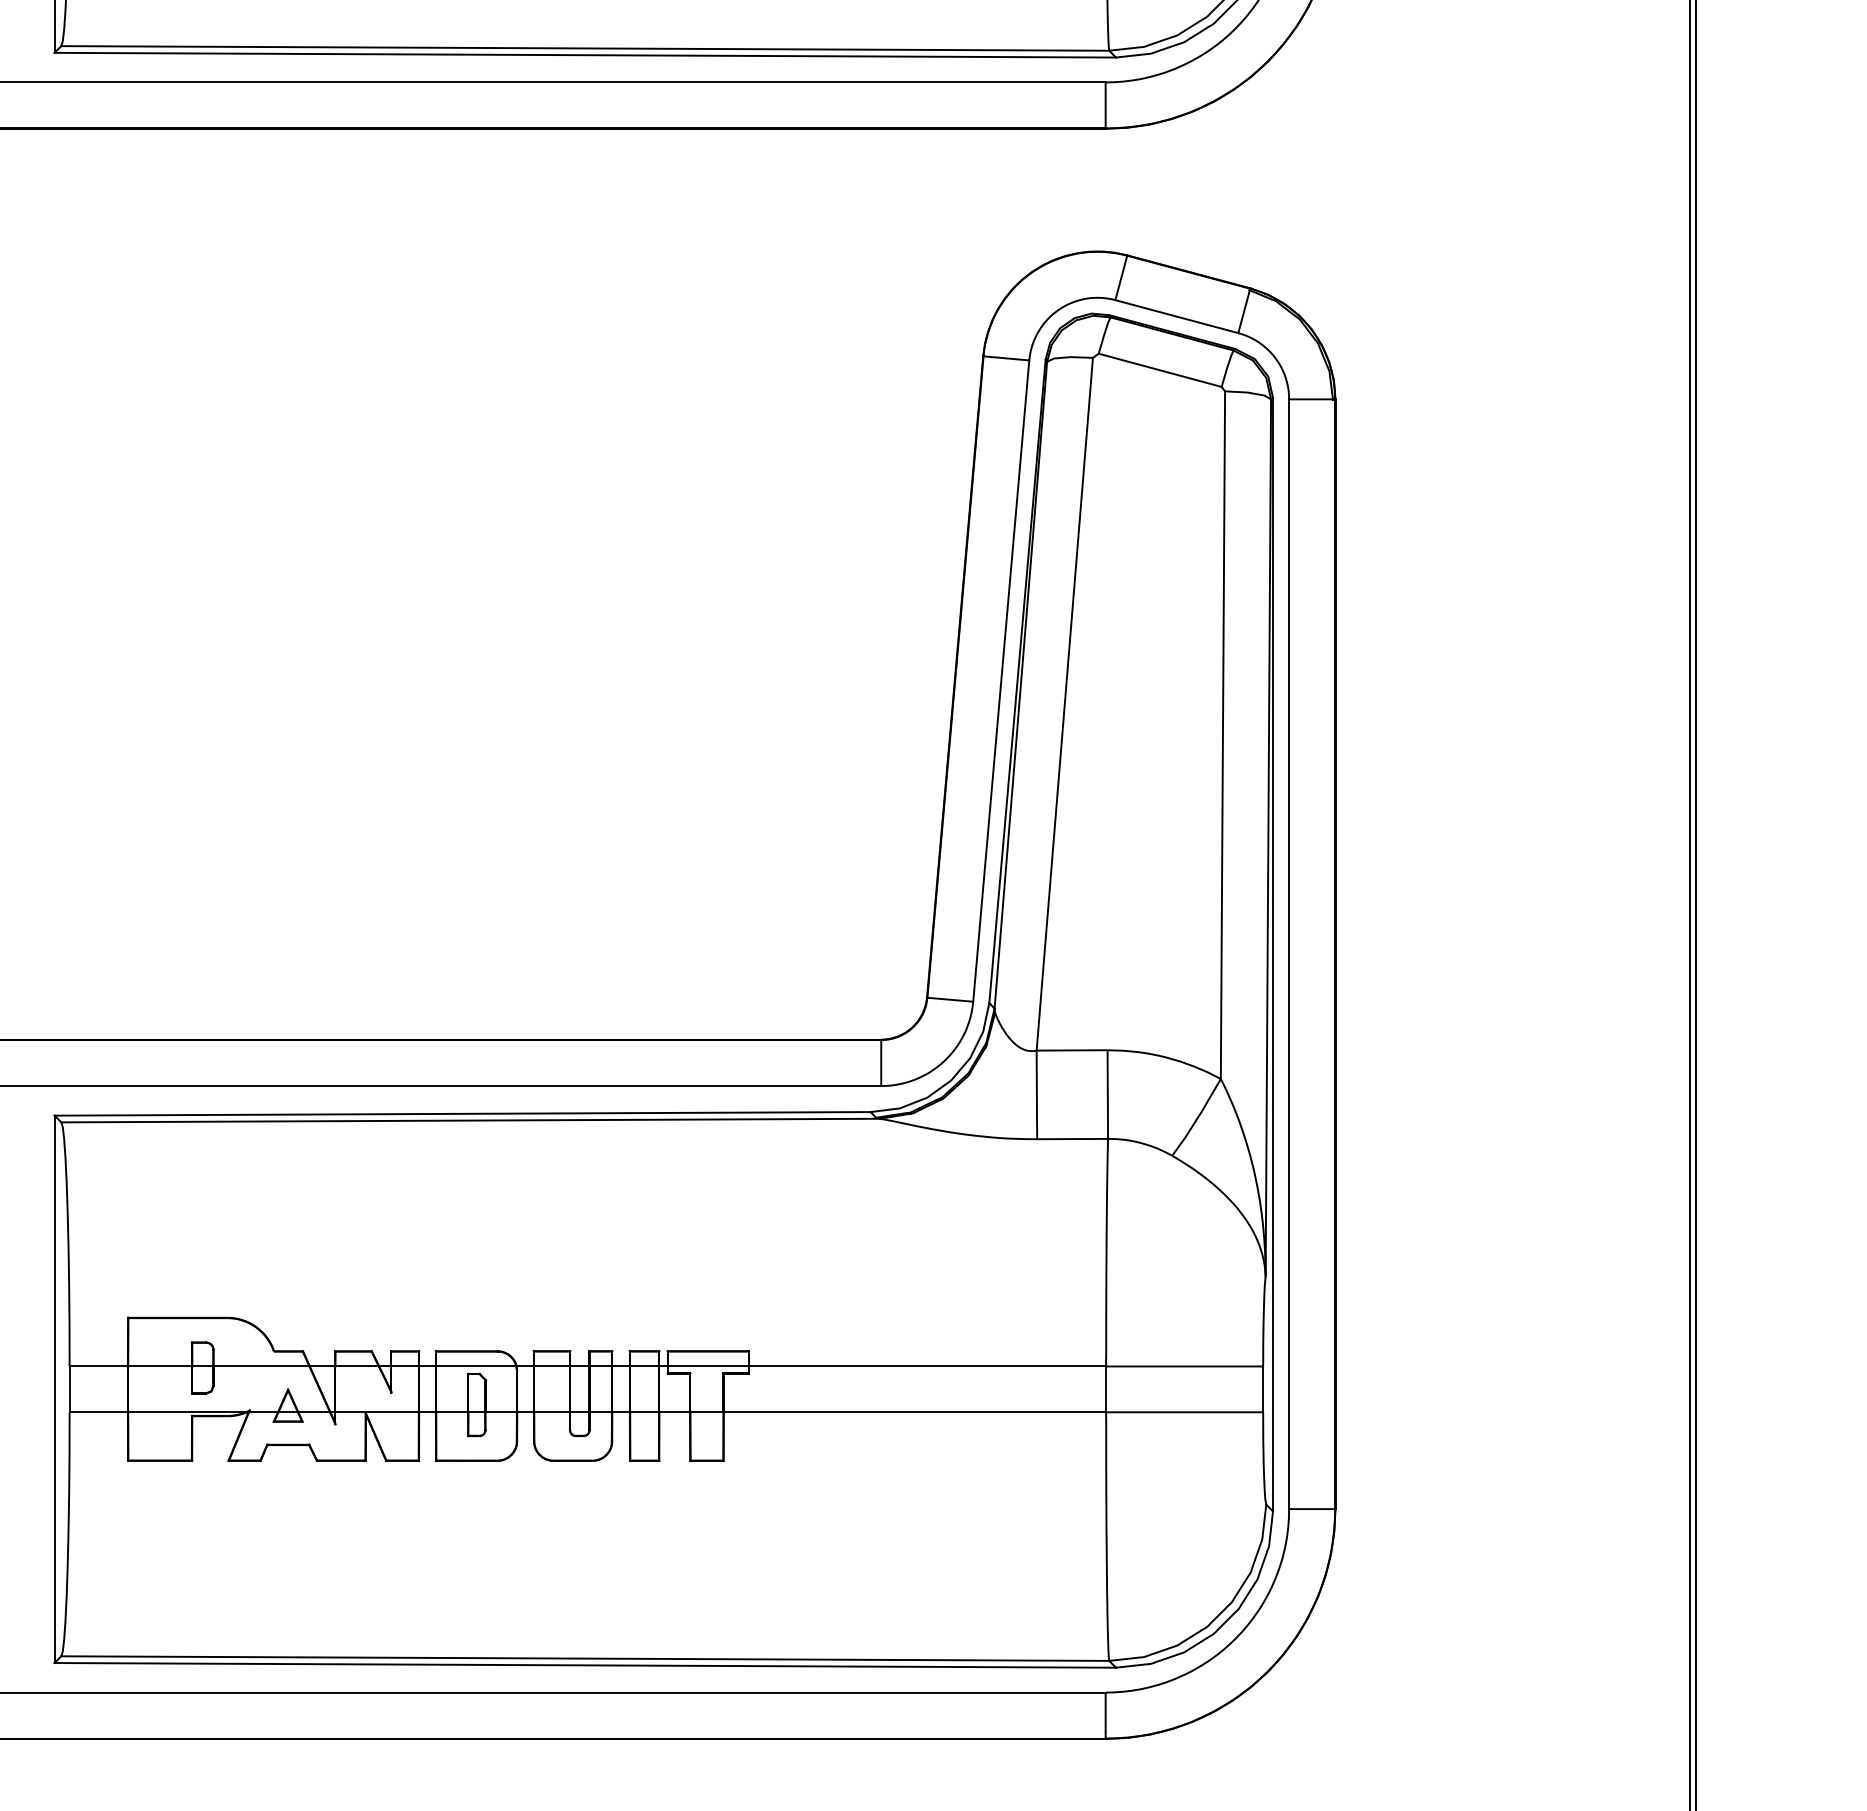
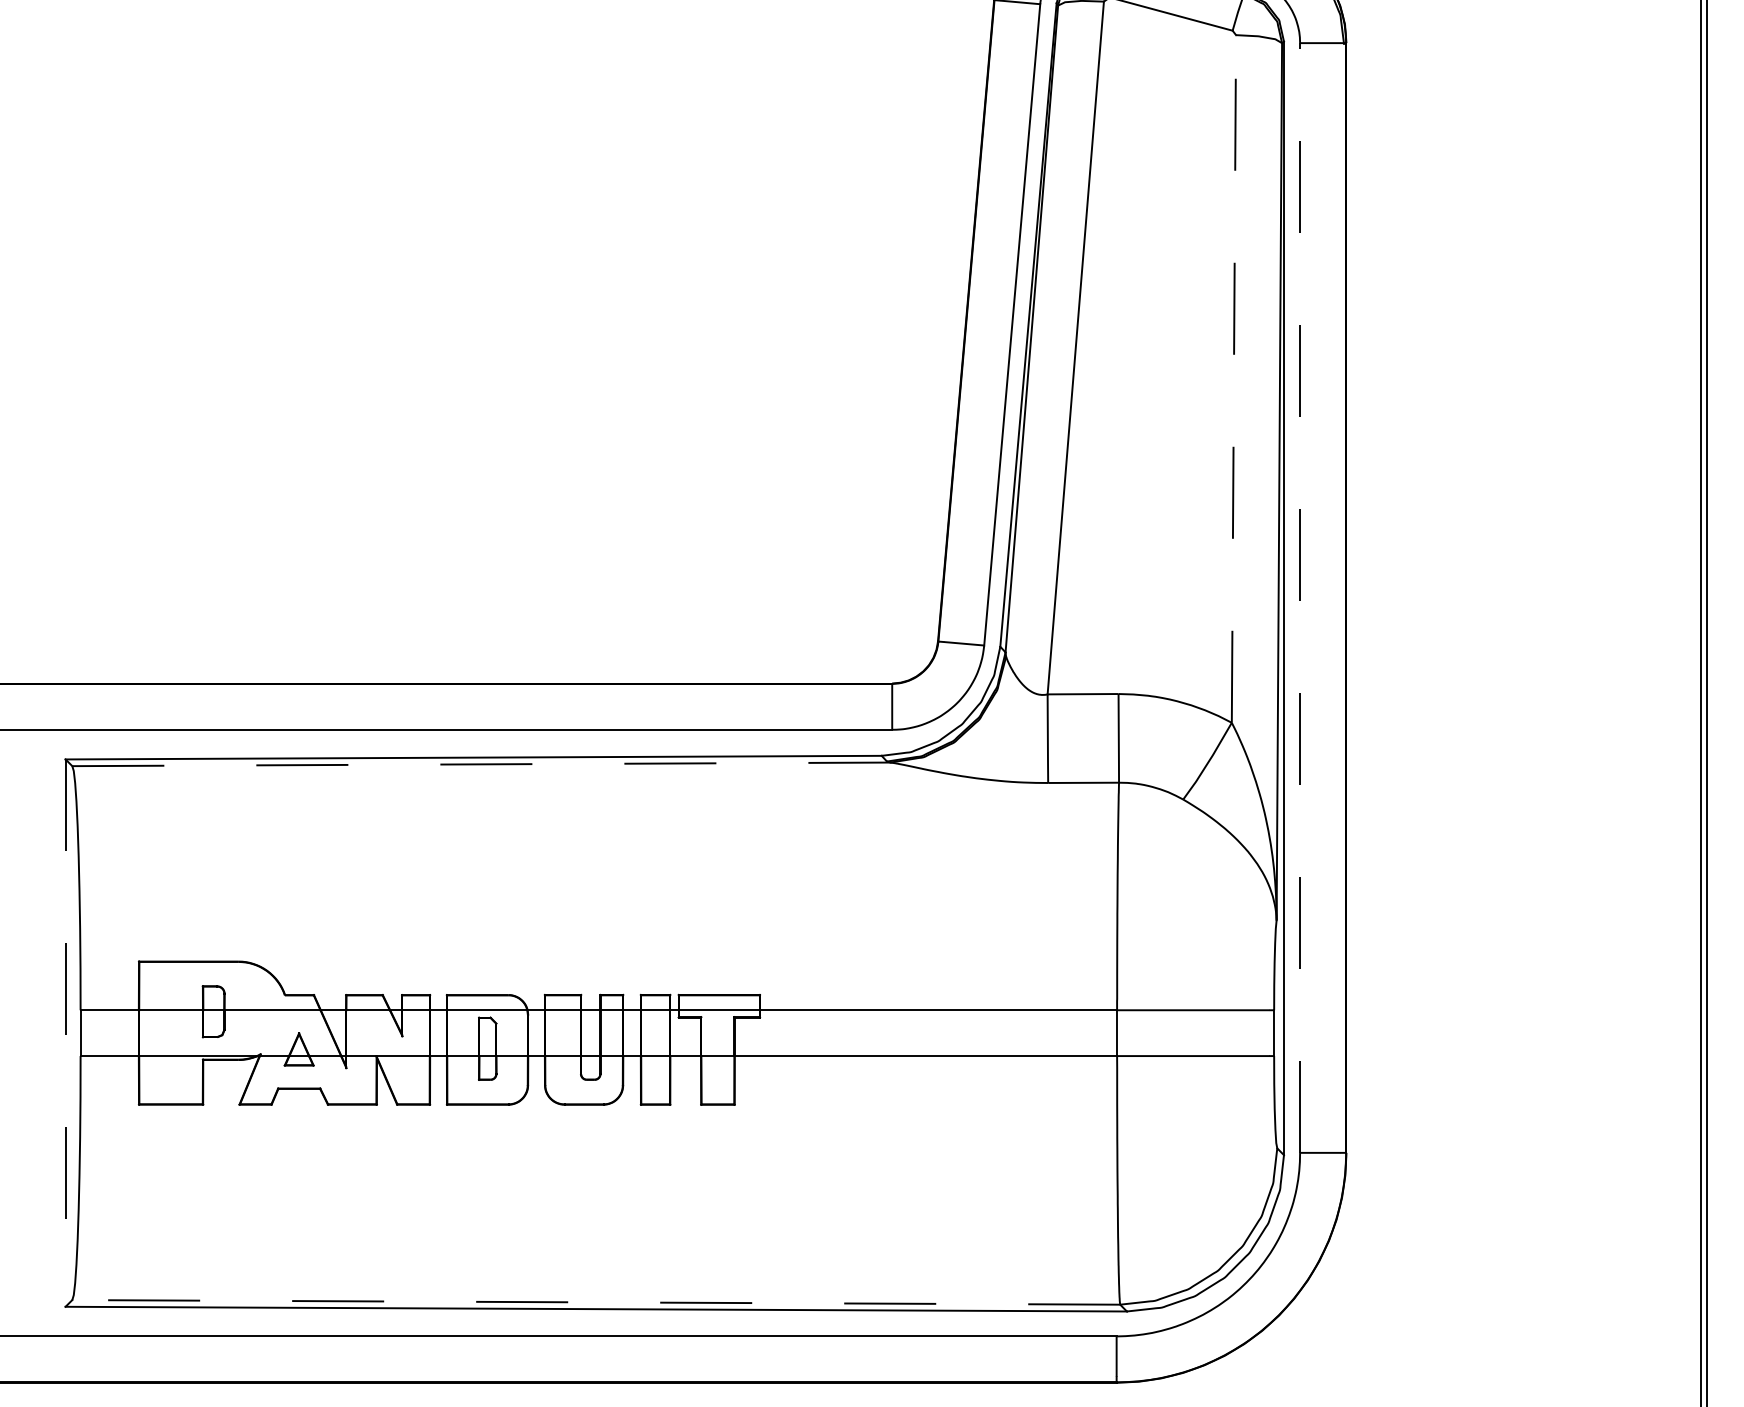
line: (1222, 735) -> (1233, 379), solid -> dashed
line: (1289, 954) -> (1300, 598), solid -> dashed
line: (470, 1120) -> (481, 764), solid -> dashed
line: (54, 1389) -> (65, 1033), solid -> dashed
line: (585, 1658) -> (596, 1302), solid -> dashed

